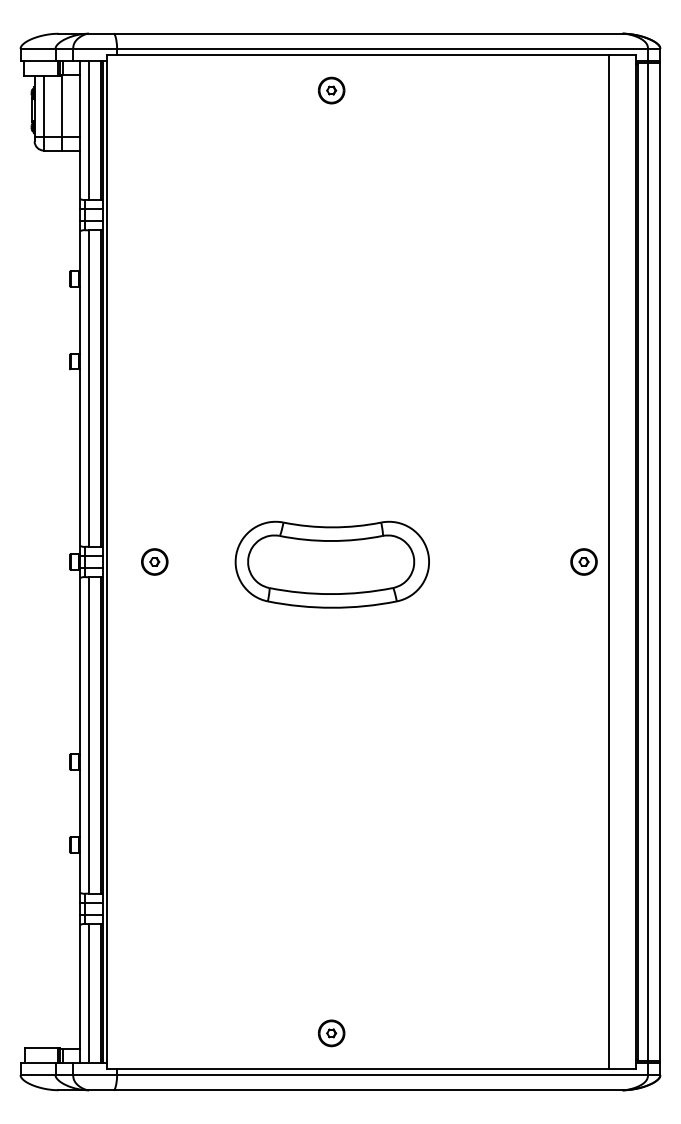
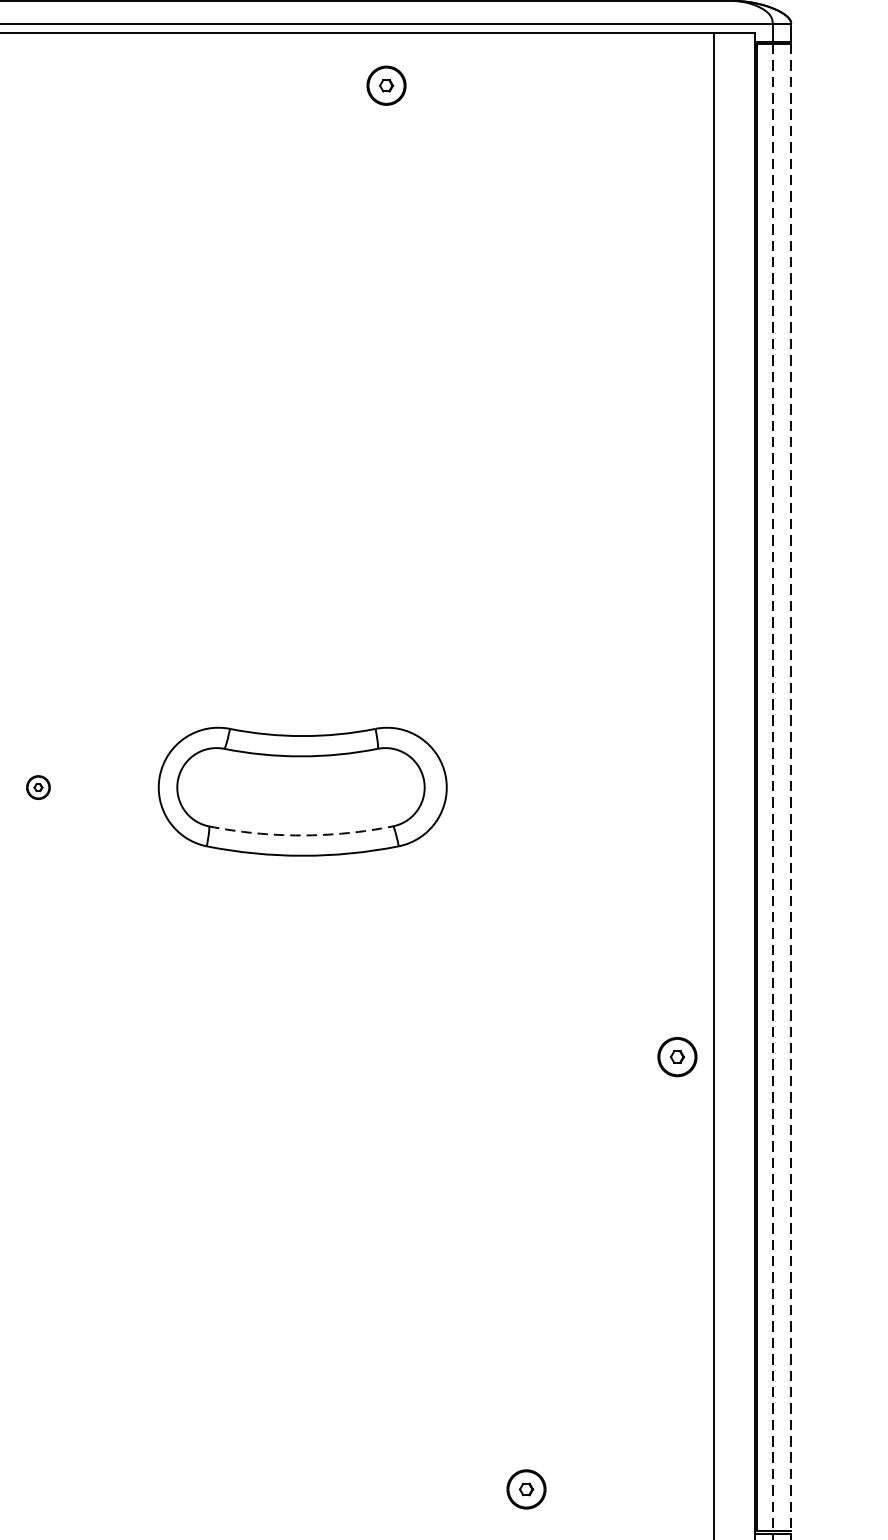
part: (331, 90) -> (386, 85), moved
part: (154, 561) -> (37, 786), size x0.6
part: (583, 561) -> (676, 1056), moved
line: (648, 562) -> (773, 788), solid -> dashed
line: (660, 562) -> (791, 788), solid -> dashed
arc: (331, 594) -> (301, 836), solid -> dashed
part: (331, 1033) -> (526, 1489), moved

